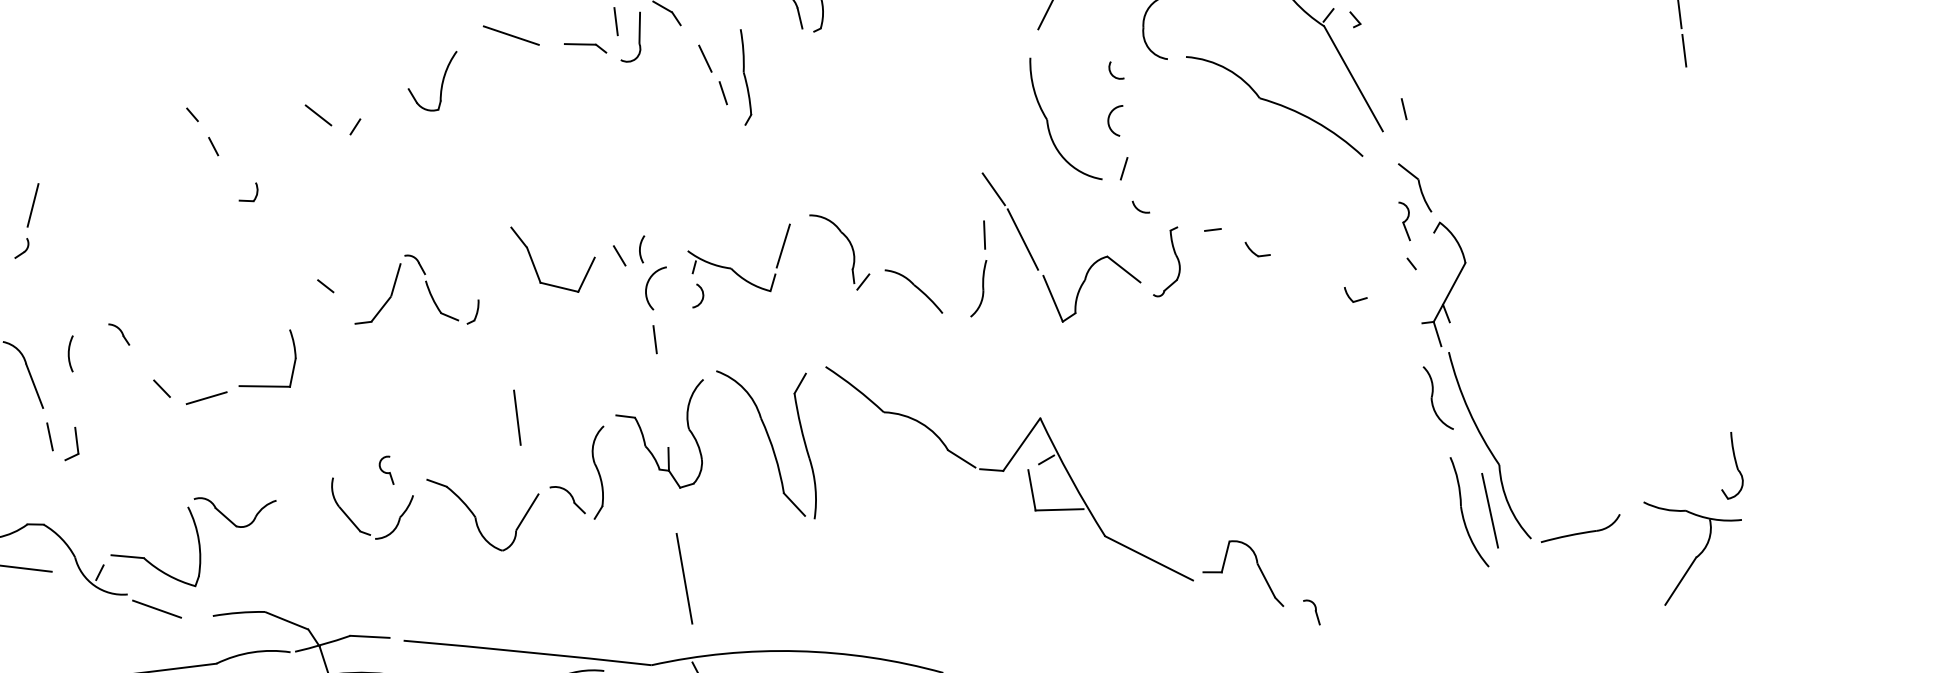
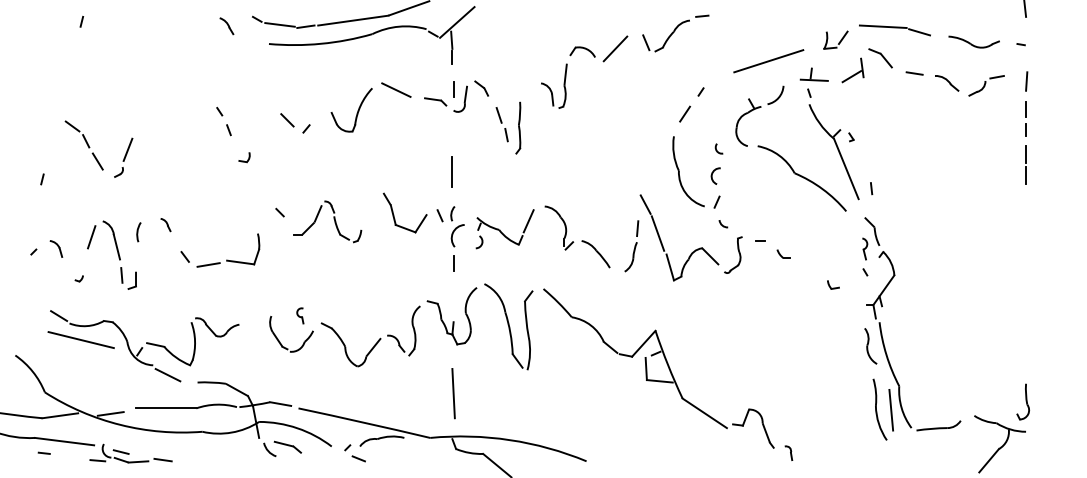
part: (433, 82) -> (351, 110), size x1.43
line: (515, 417) -> (451, 171), moved

